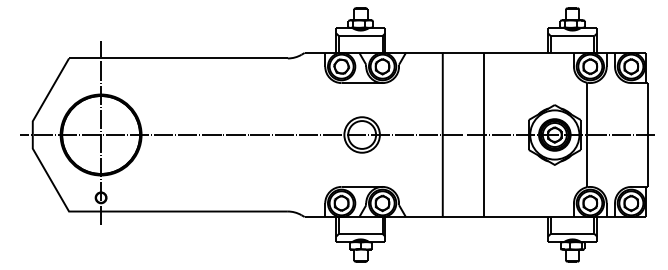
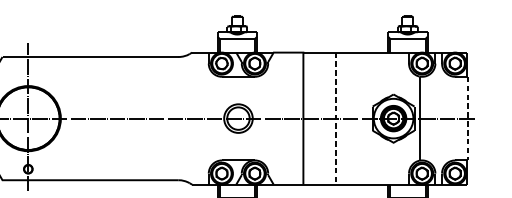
line: (483, 134) -> (336, 118), solid -> dashed
line: (647, 134) -> (468, 118), solid -> dashed

